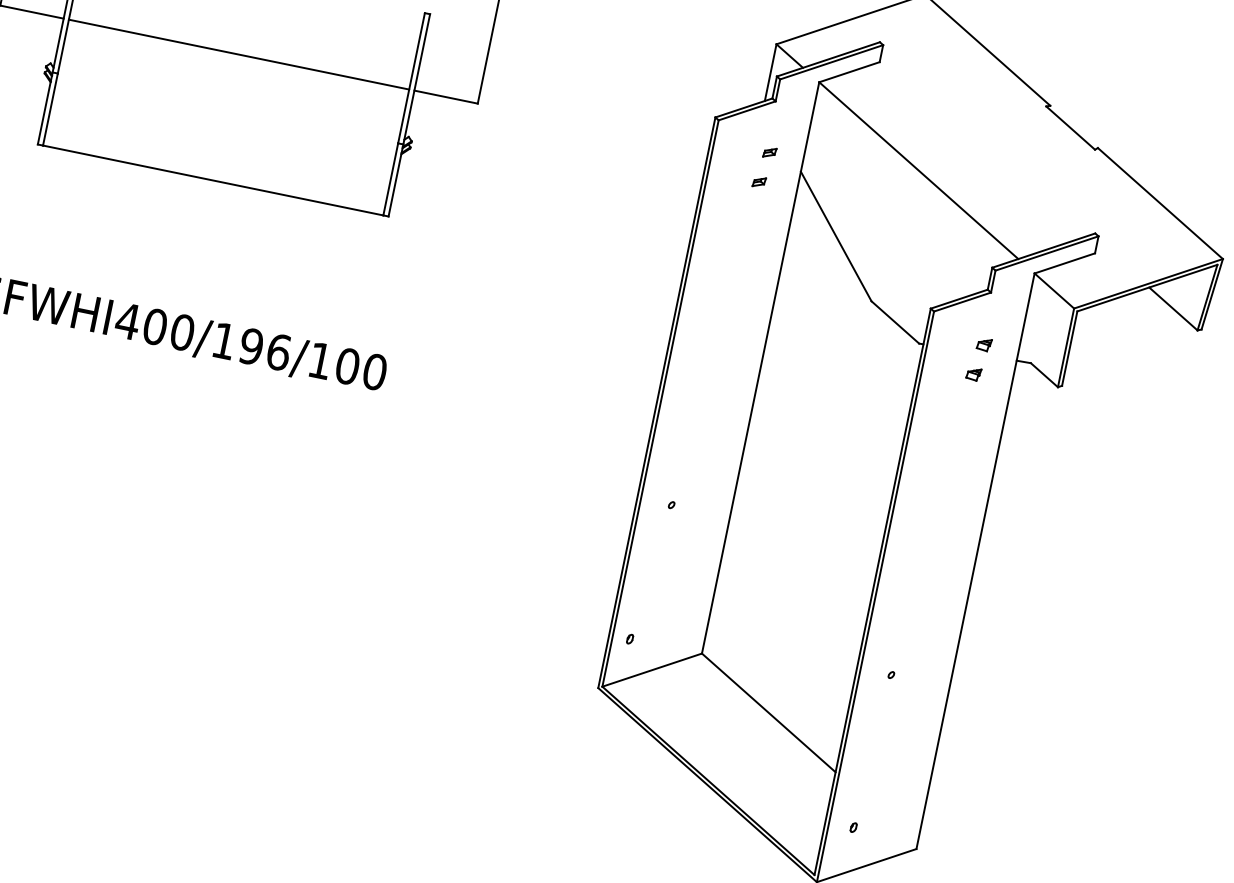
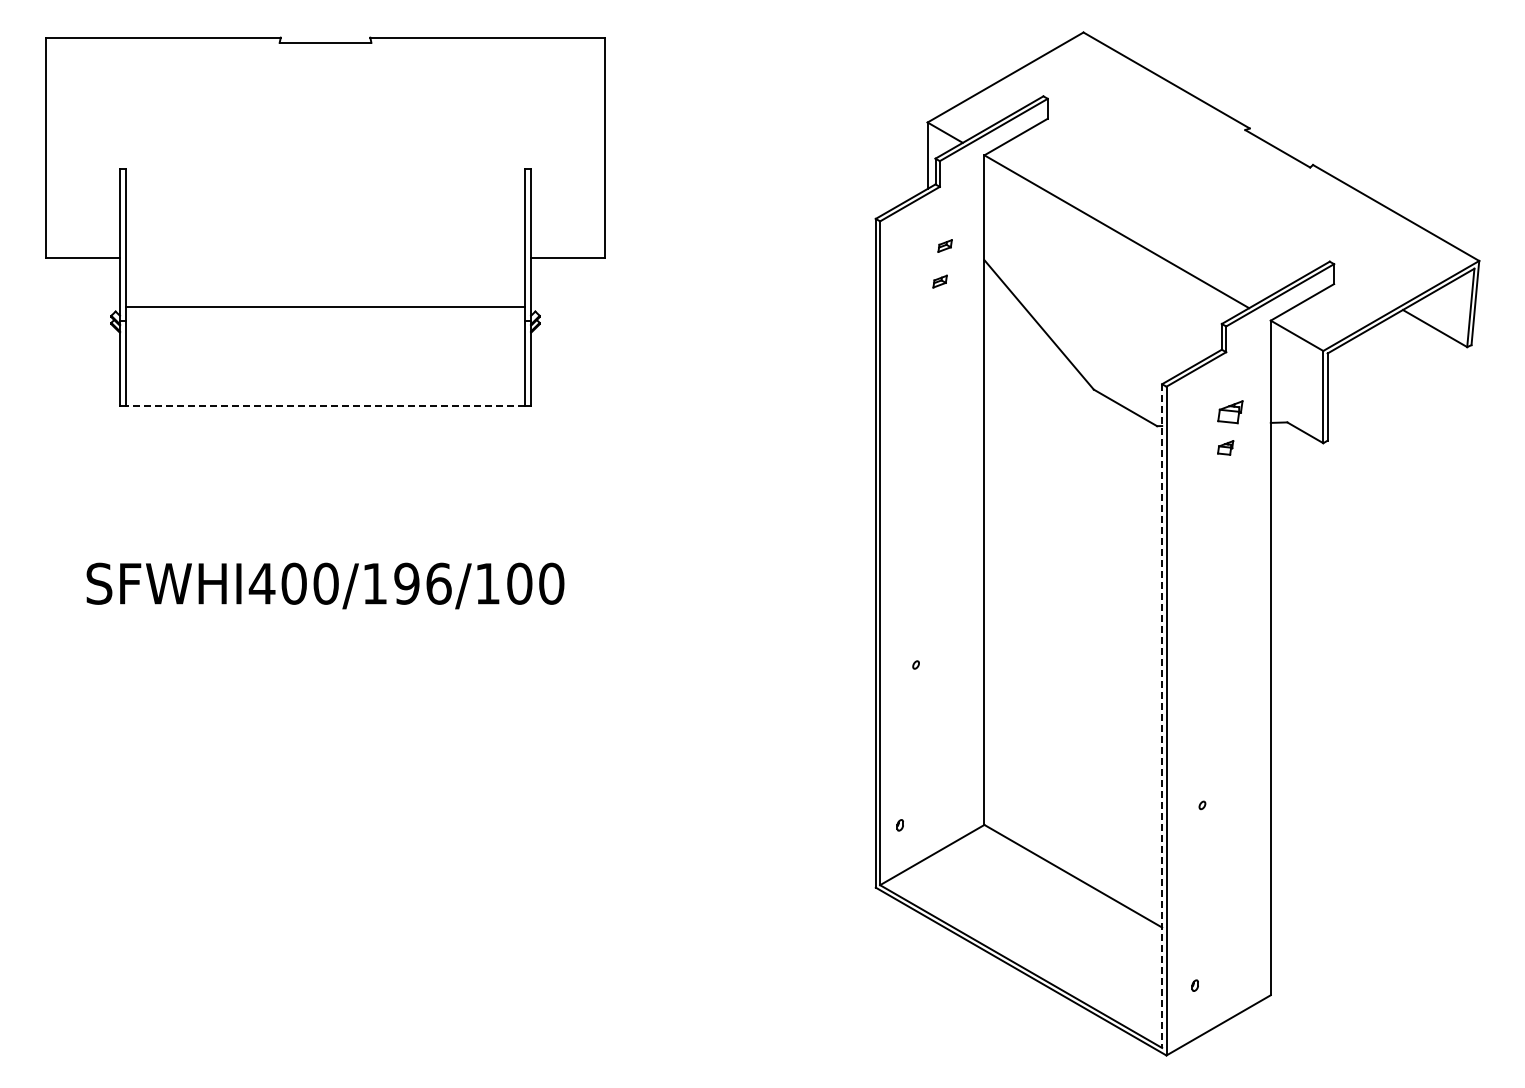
line: (238, 54) -> (325, 307), moved
line: (213, 180) -> (325, 405), solid -> dashed
part: (984, 344) -> (1230, 412), size x1.6
line: (872, 592) -> (1162, 716), solid -> dashed

